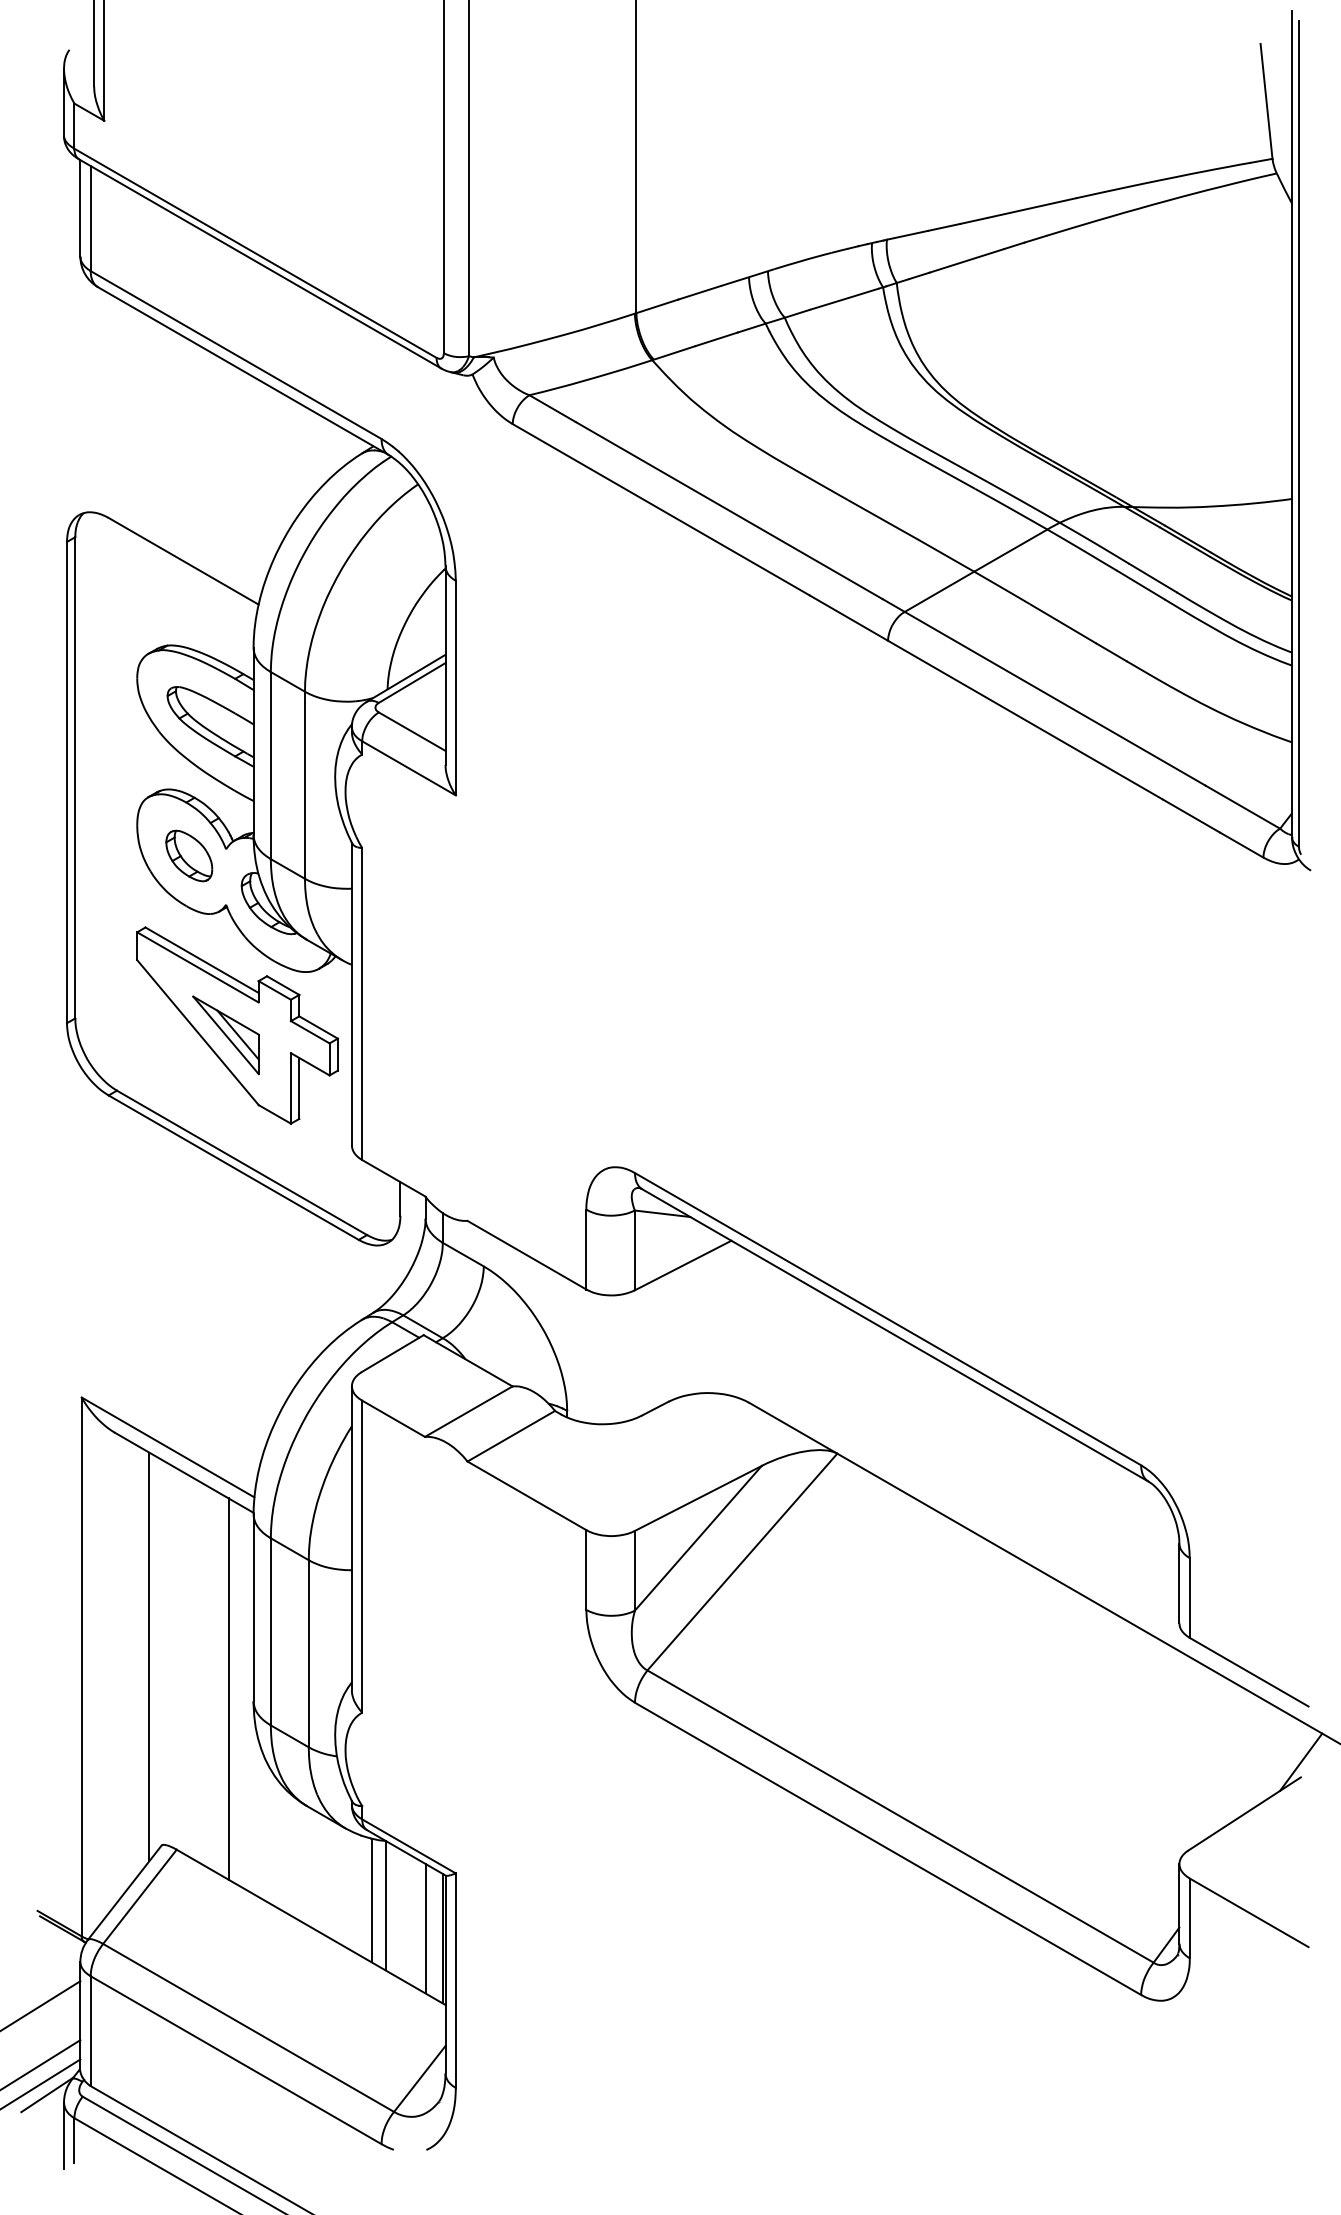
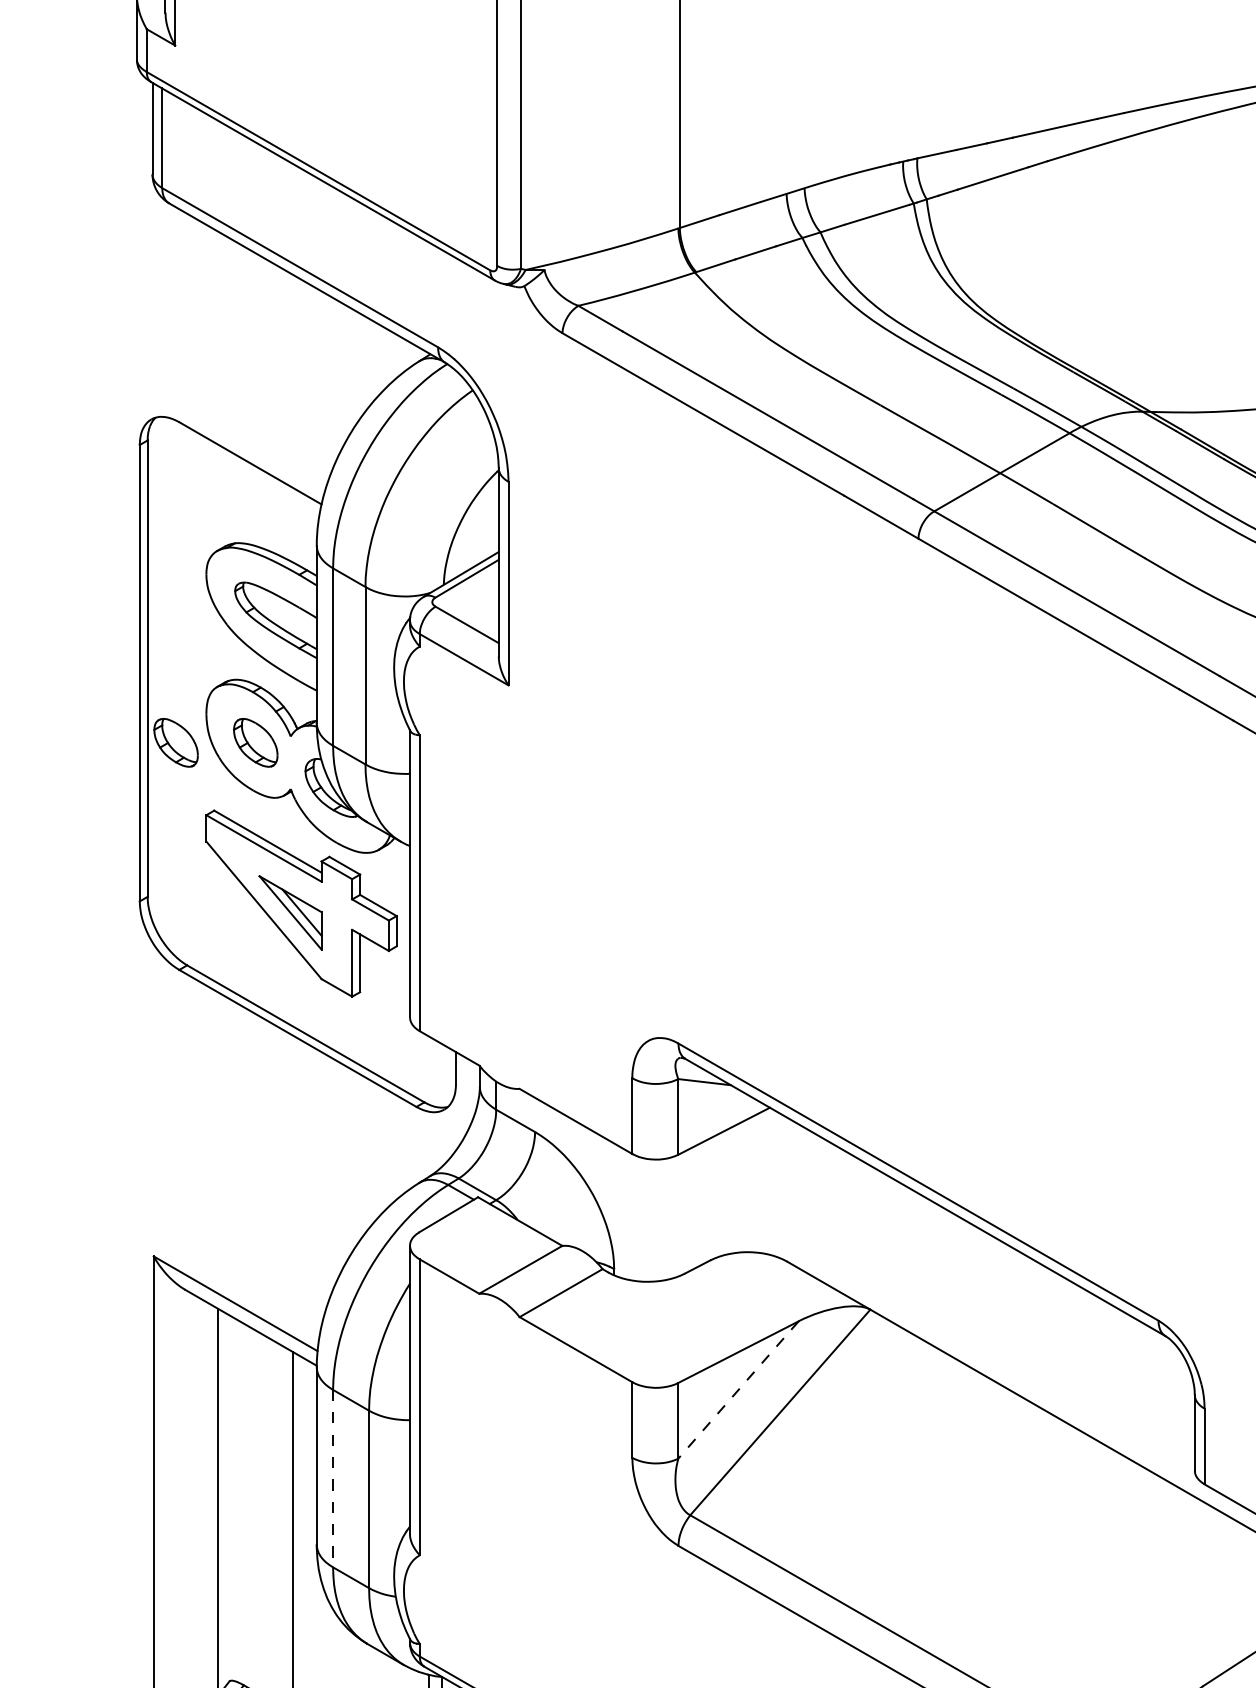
part: (105, 855) -> (176, 742), added
line: (697, 1538) -> (737, 1390), solid -> dashed
line: (270, 1631) -> (332, 1478), solid -> dashed

